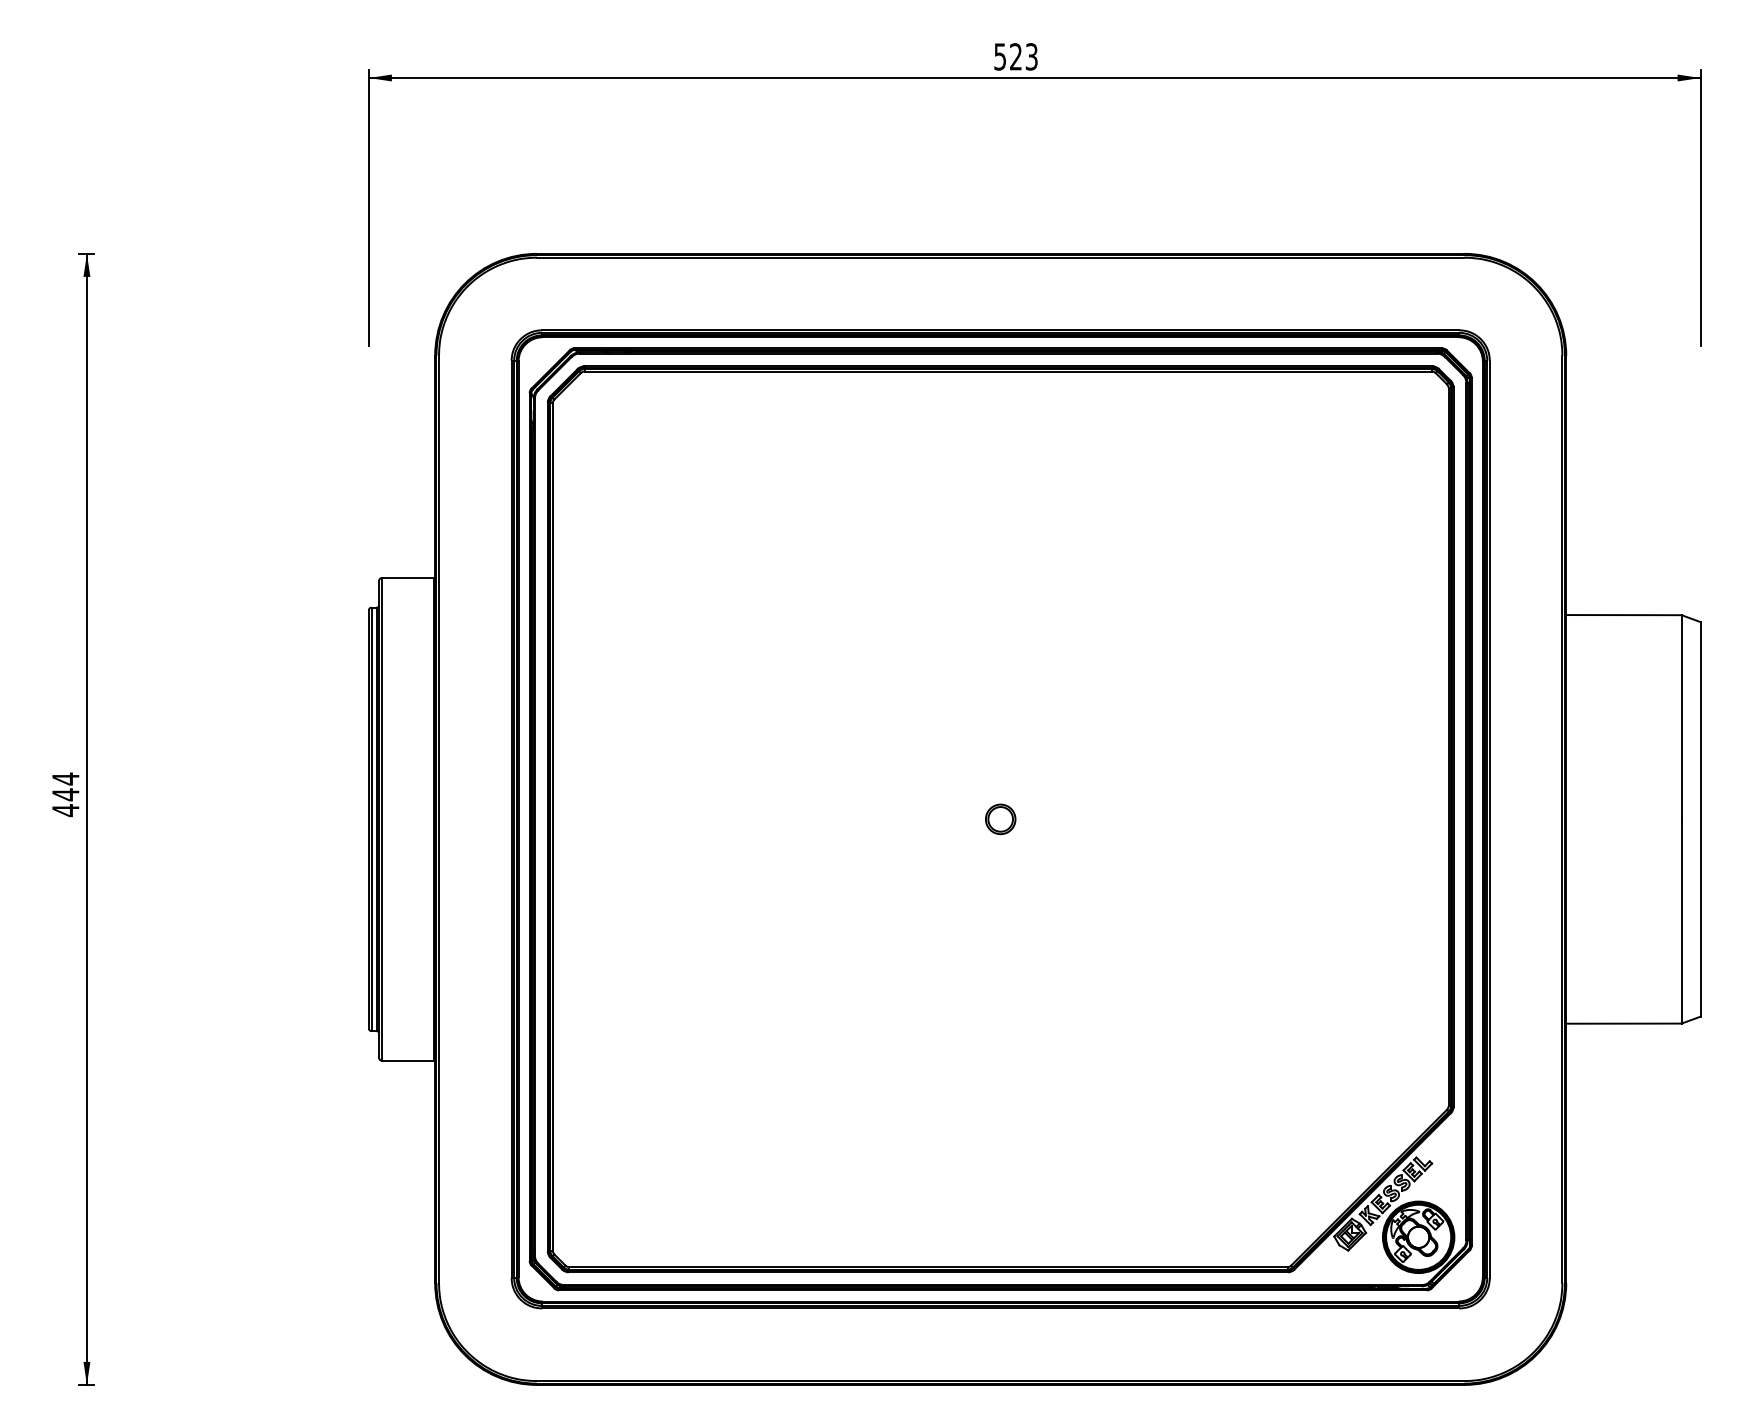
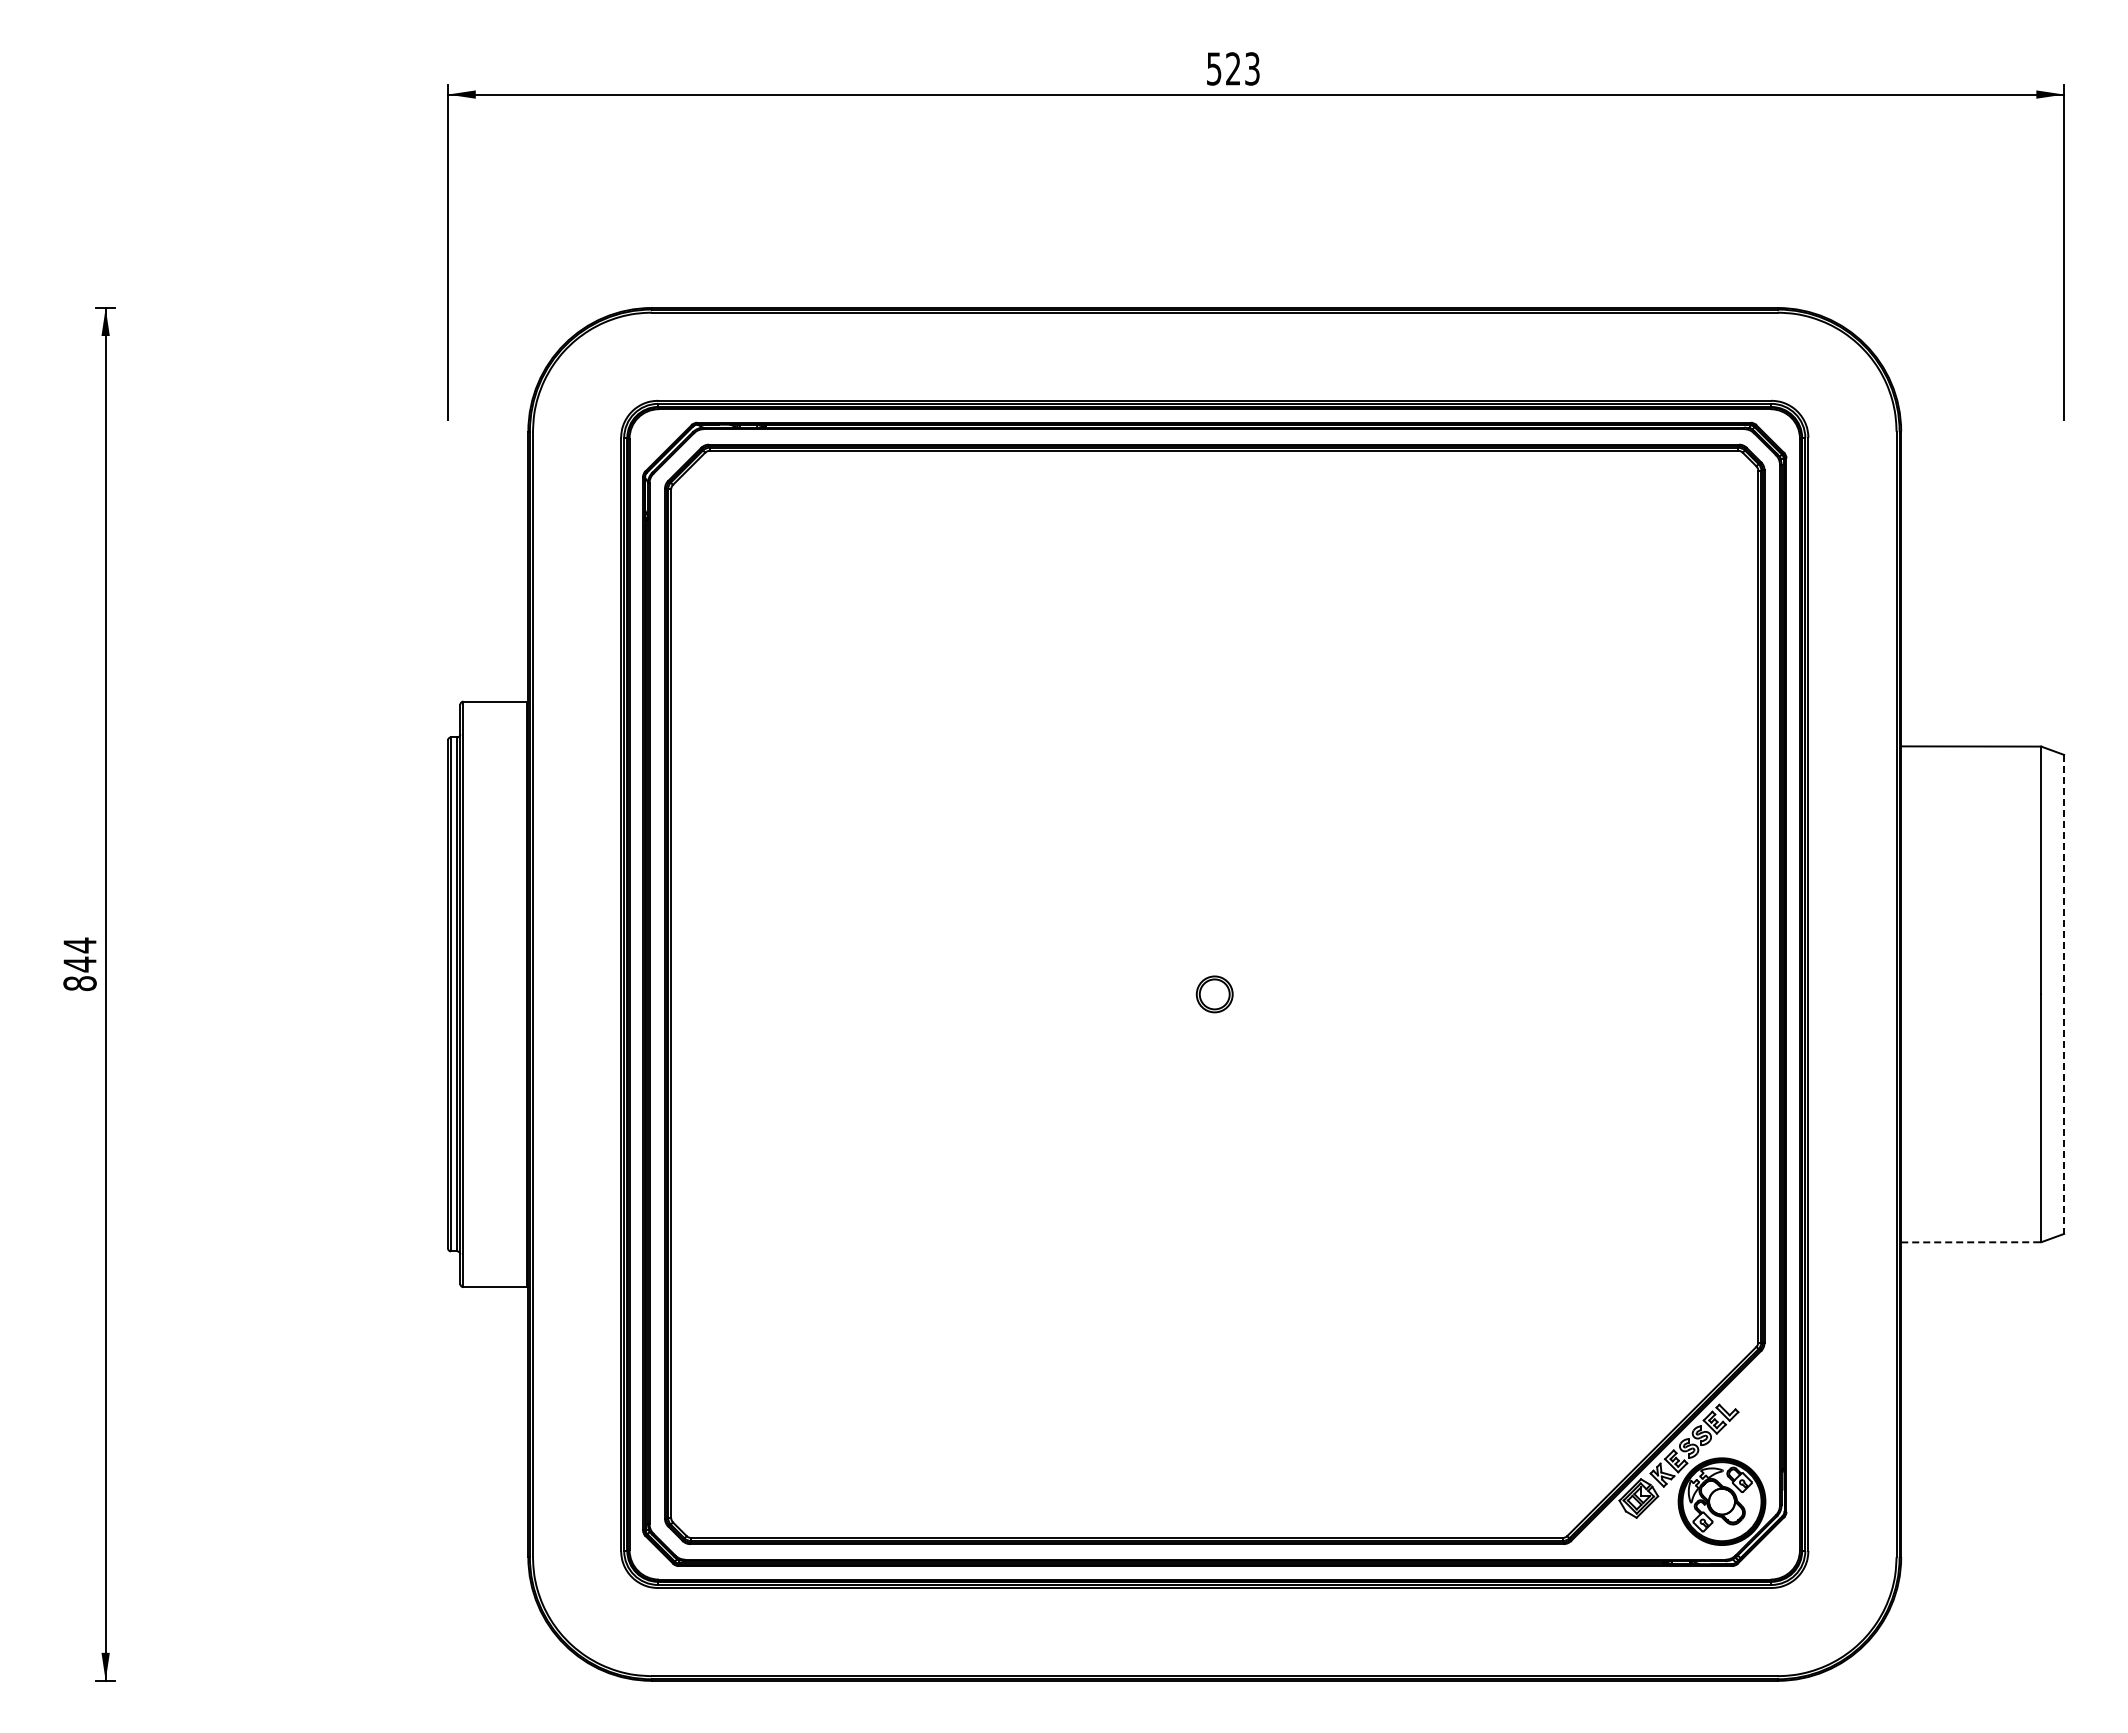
text: (65, 810) -> (79, 983), 444 -> 844
line: (1700, 819) -> (2064, 994), solid -> dashed
line: (1624, 1023) -> (1971, 1242), solid -> dashed

